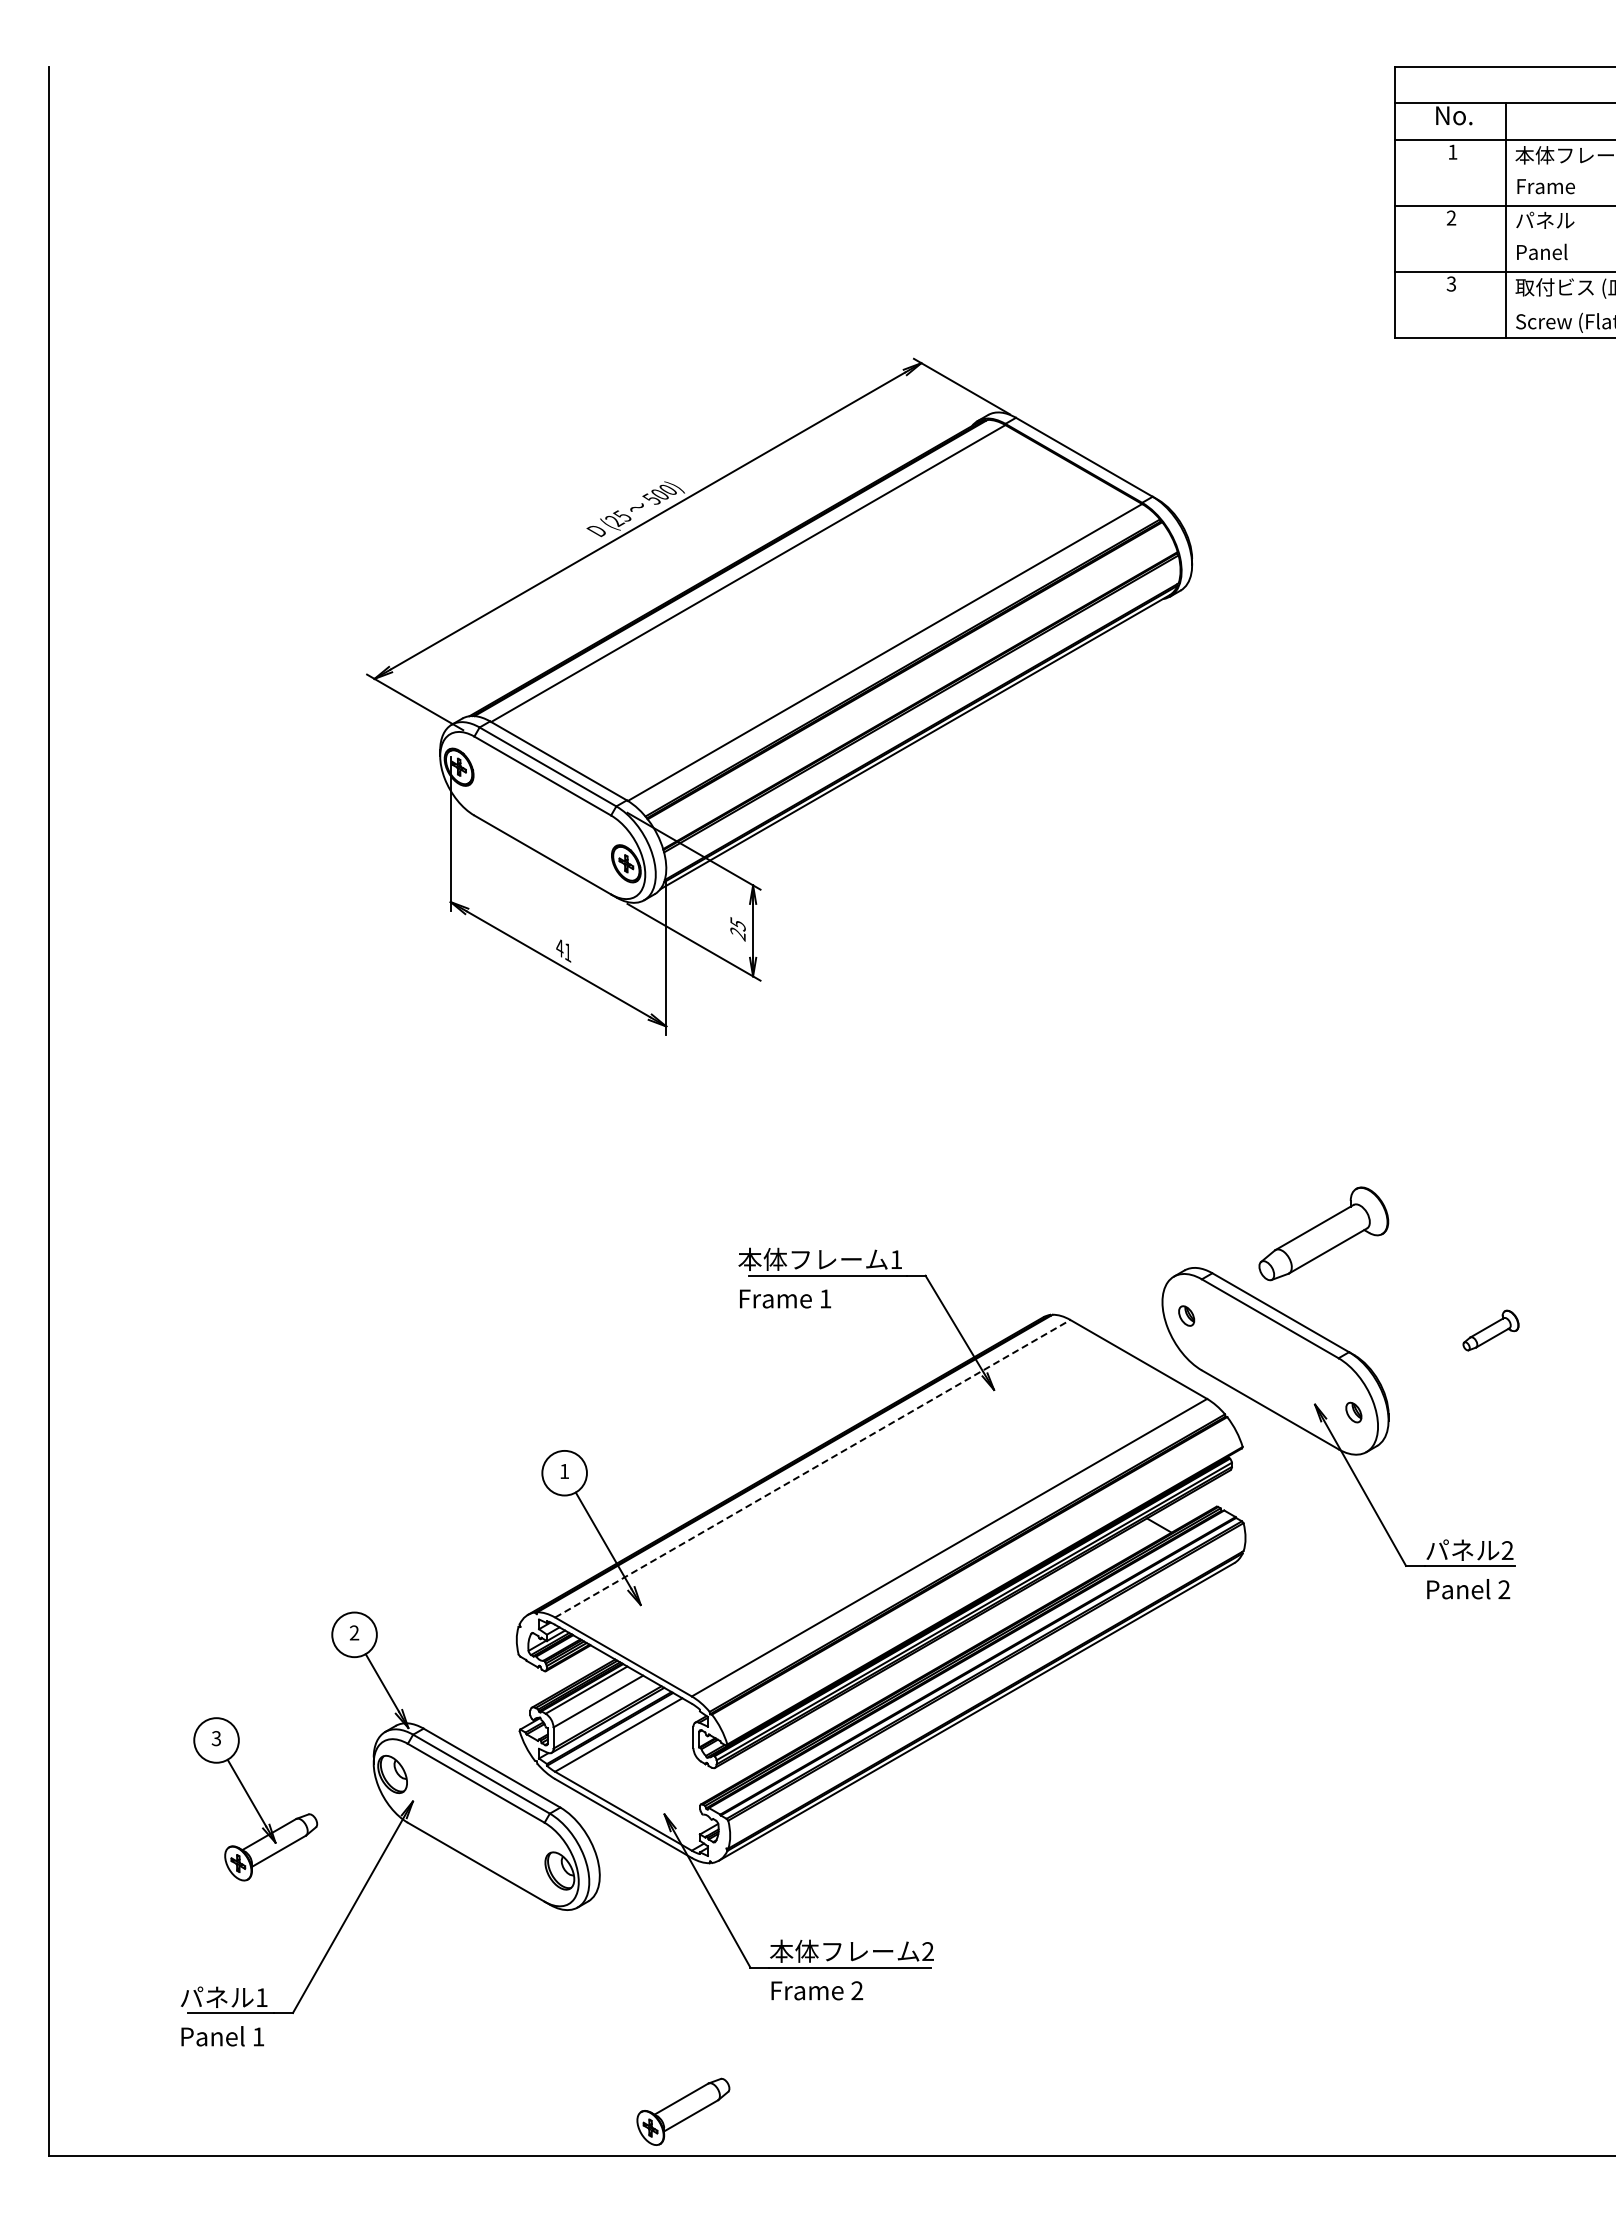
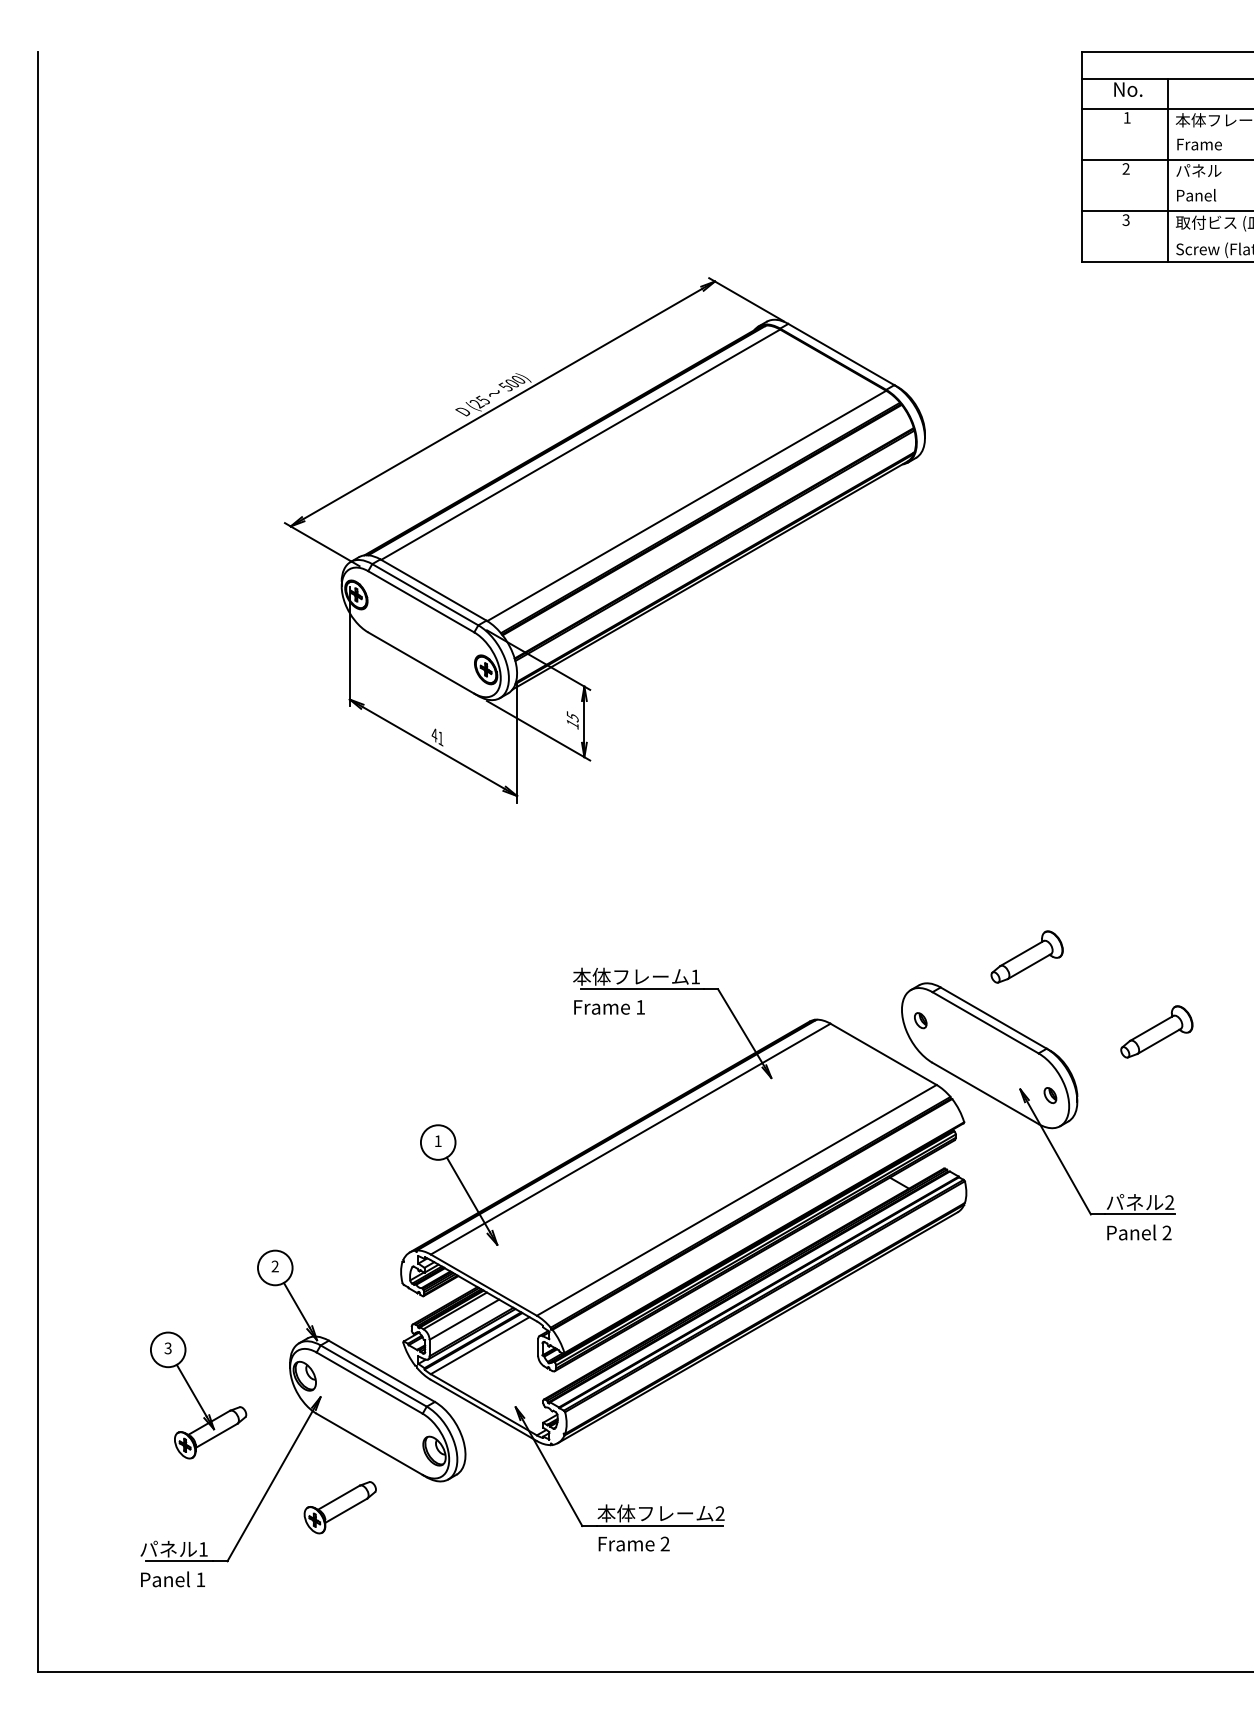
text: (737, 934) -> (572, 724), 25 -> 15
part: (1323, 1234) -> (1026, 957), size x0.71
part: (1490, 1330) -> (1156, 1031), size x1.67
line: (812, 1468) -> (630, 1138), dashed -> solid
part: (683, 2111) -> (340, 1507), moved

